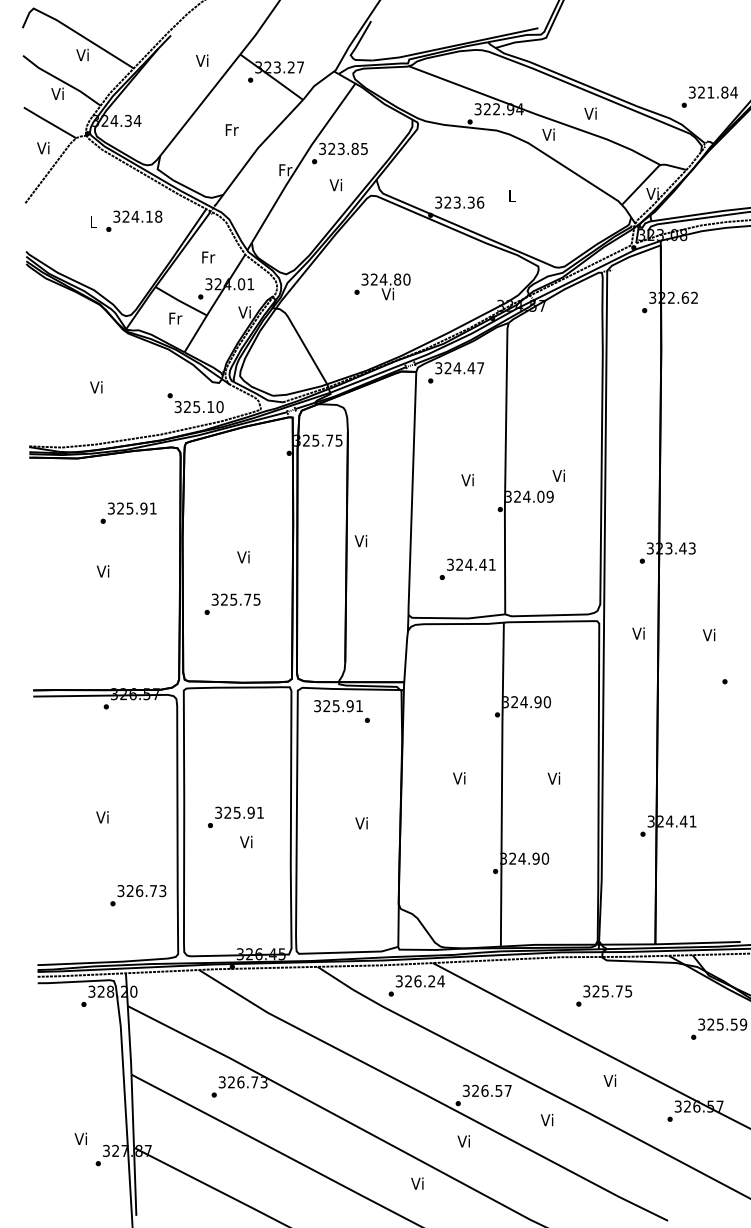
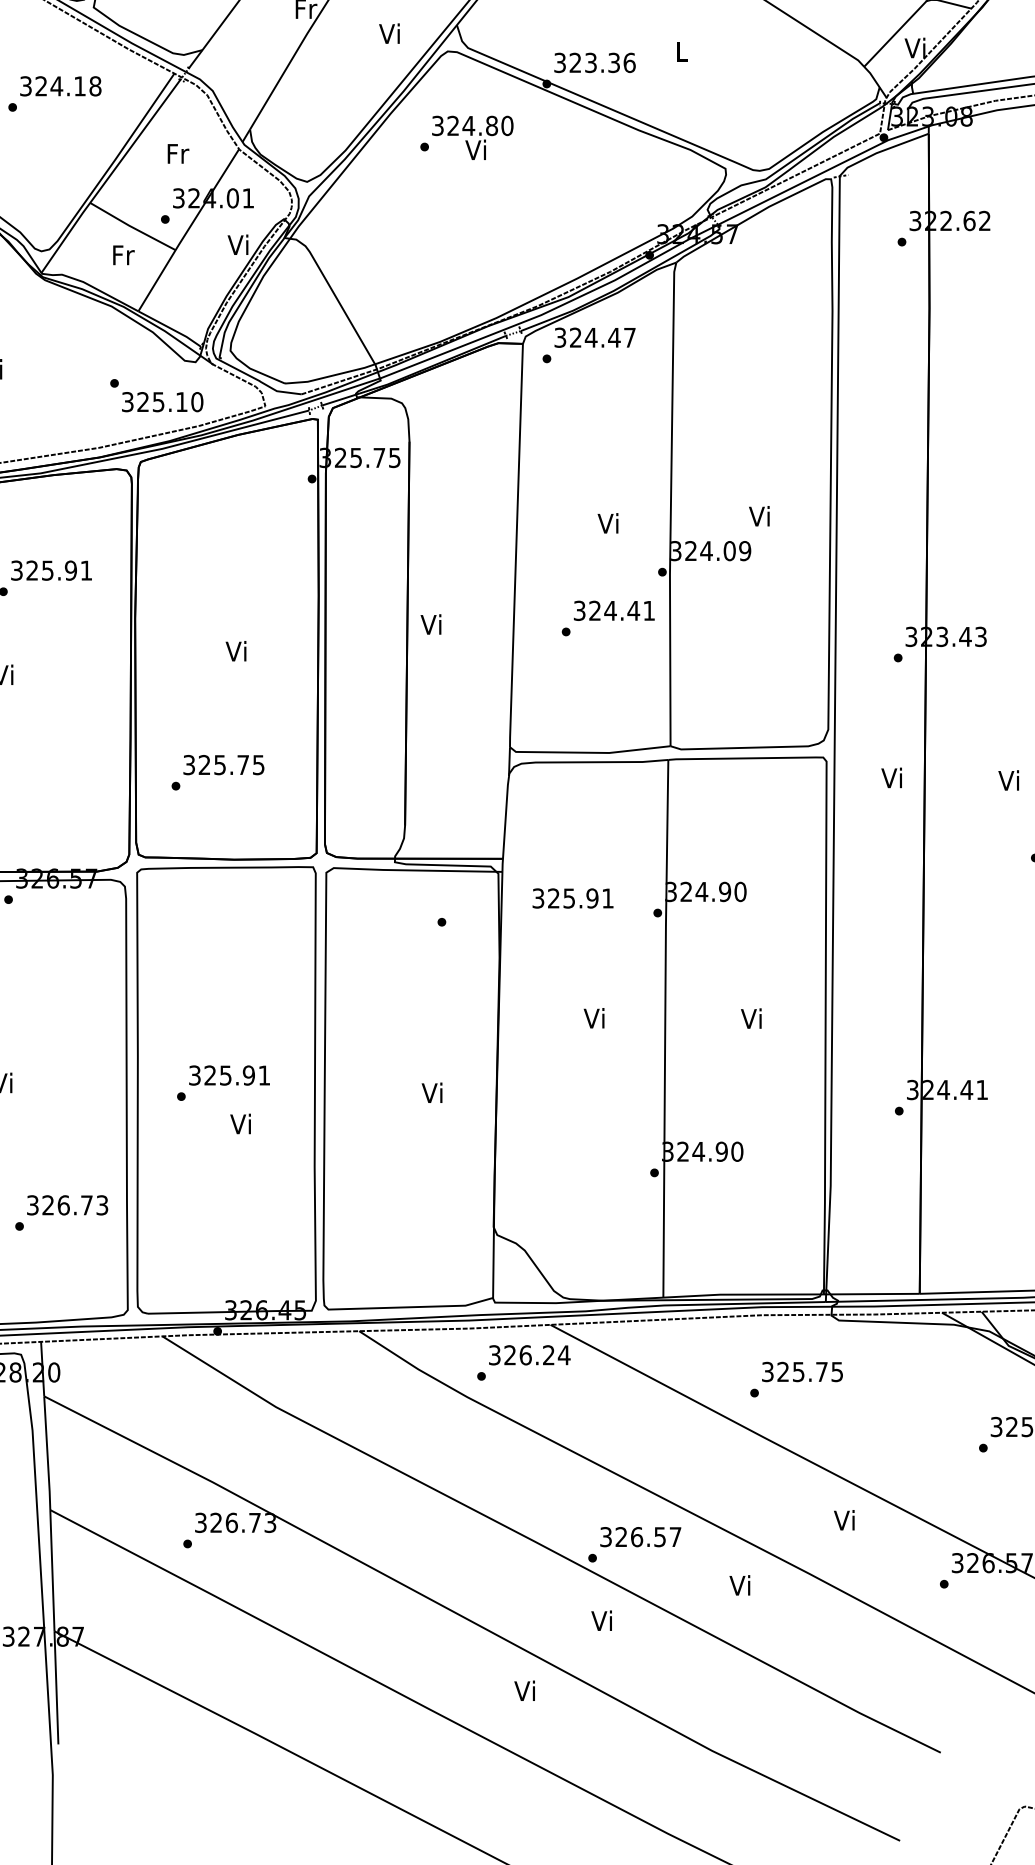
text: (382, 286) -> (466, 137), moved
text: (467, 569) -> (607, 618), moved
text: (232, 603) -> (217, 771), moved
text: (338, 706) -> (573, 899), moved
text: (604, 995) -> (797, 1378), moved

